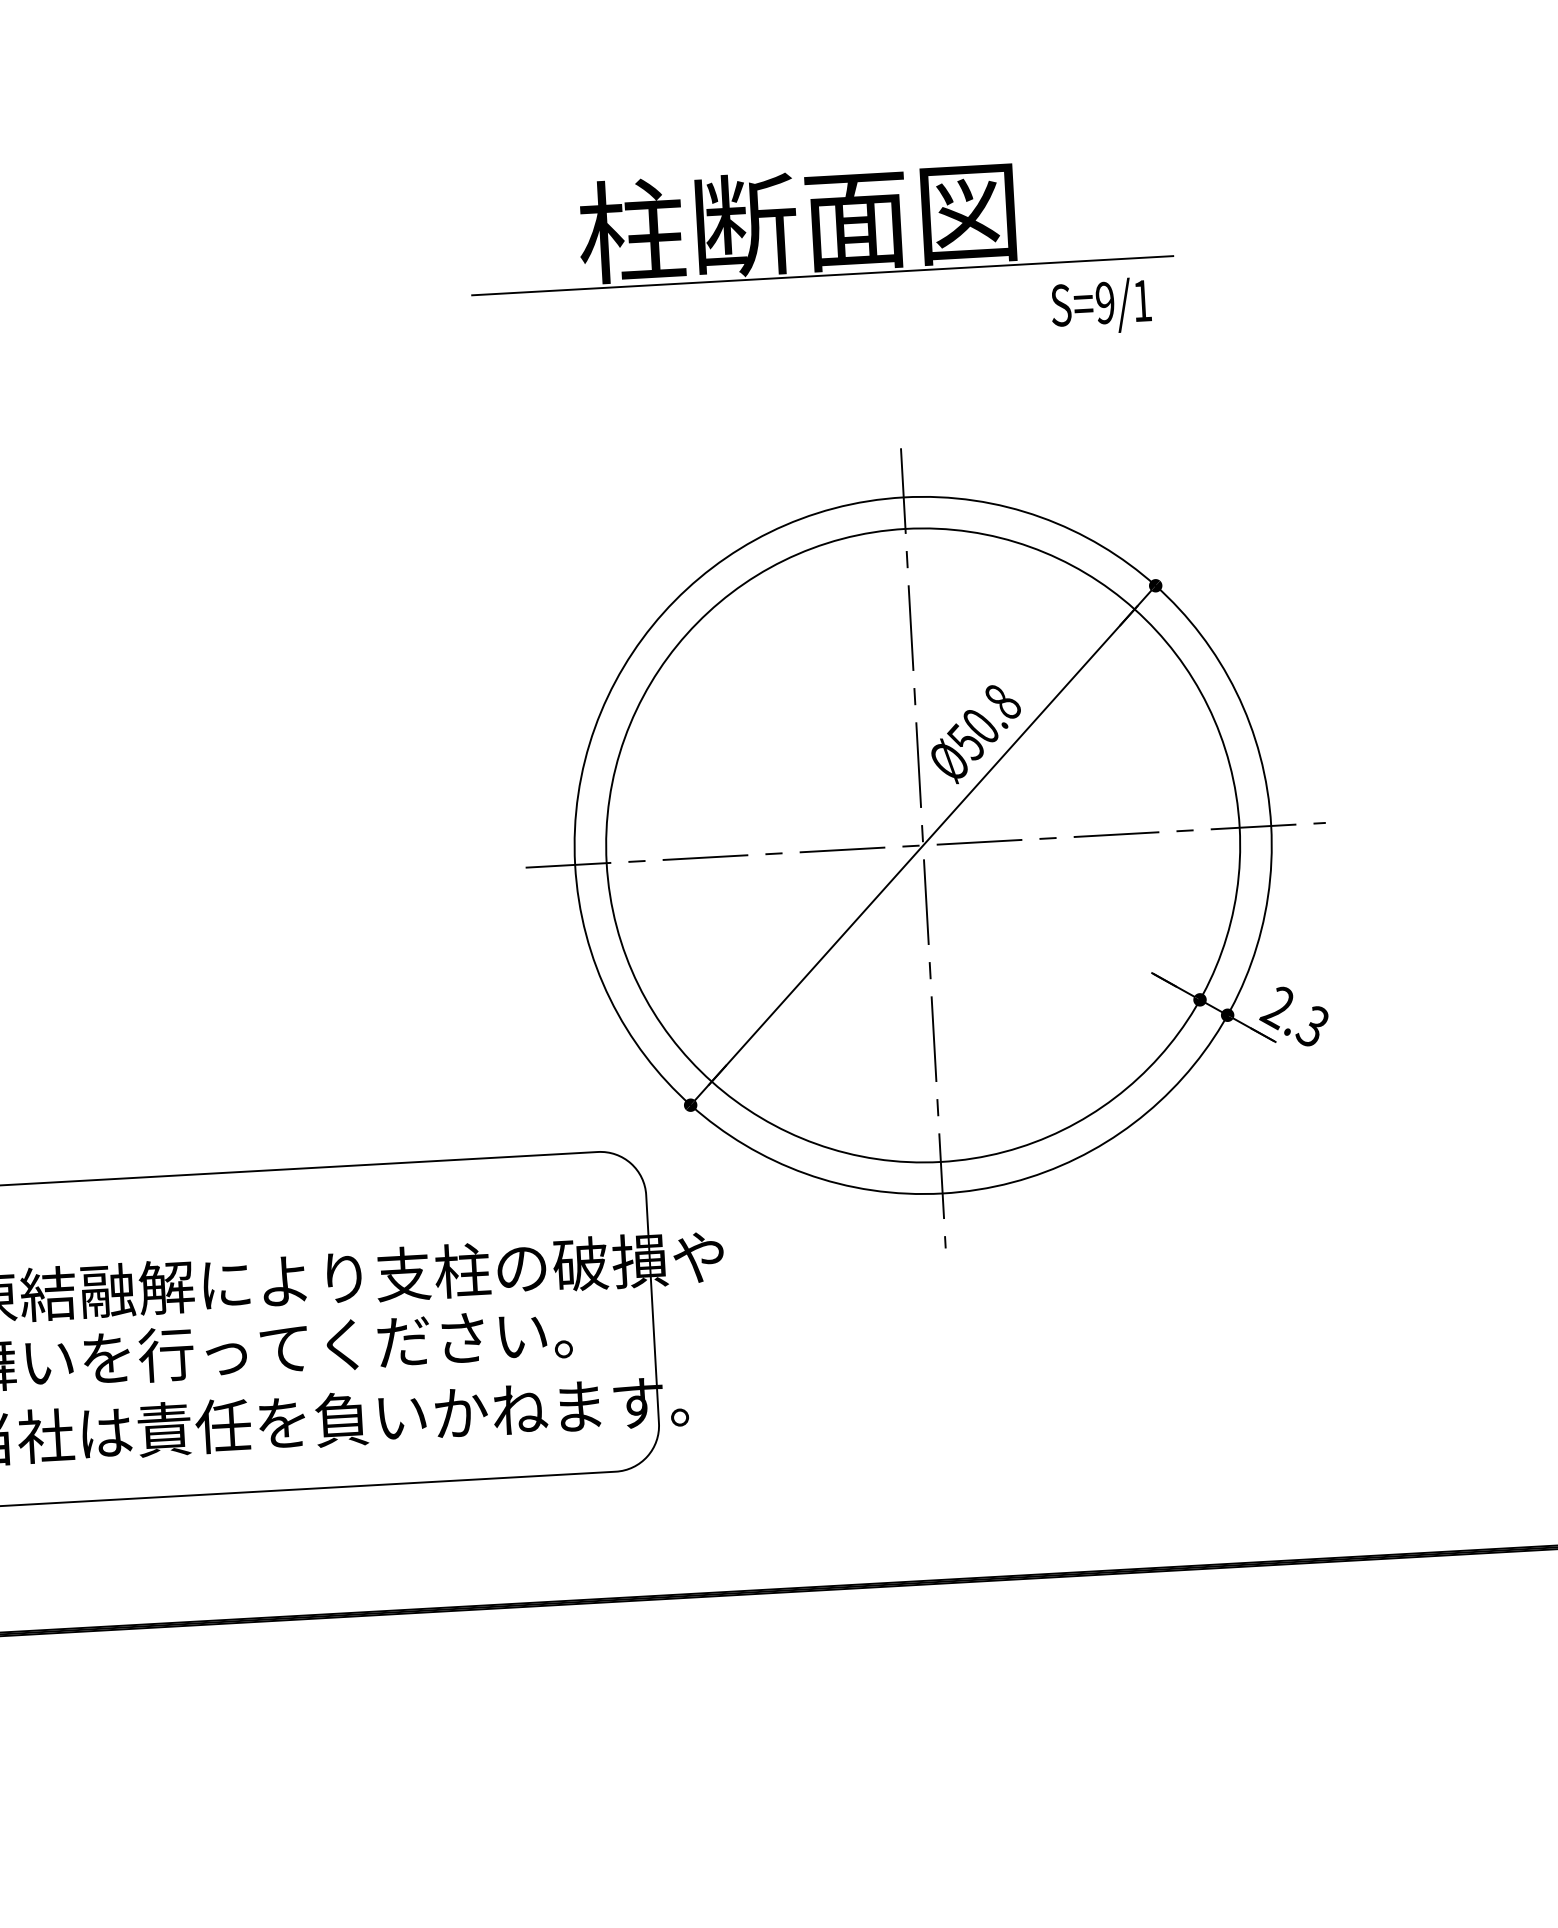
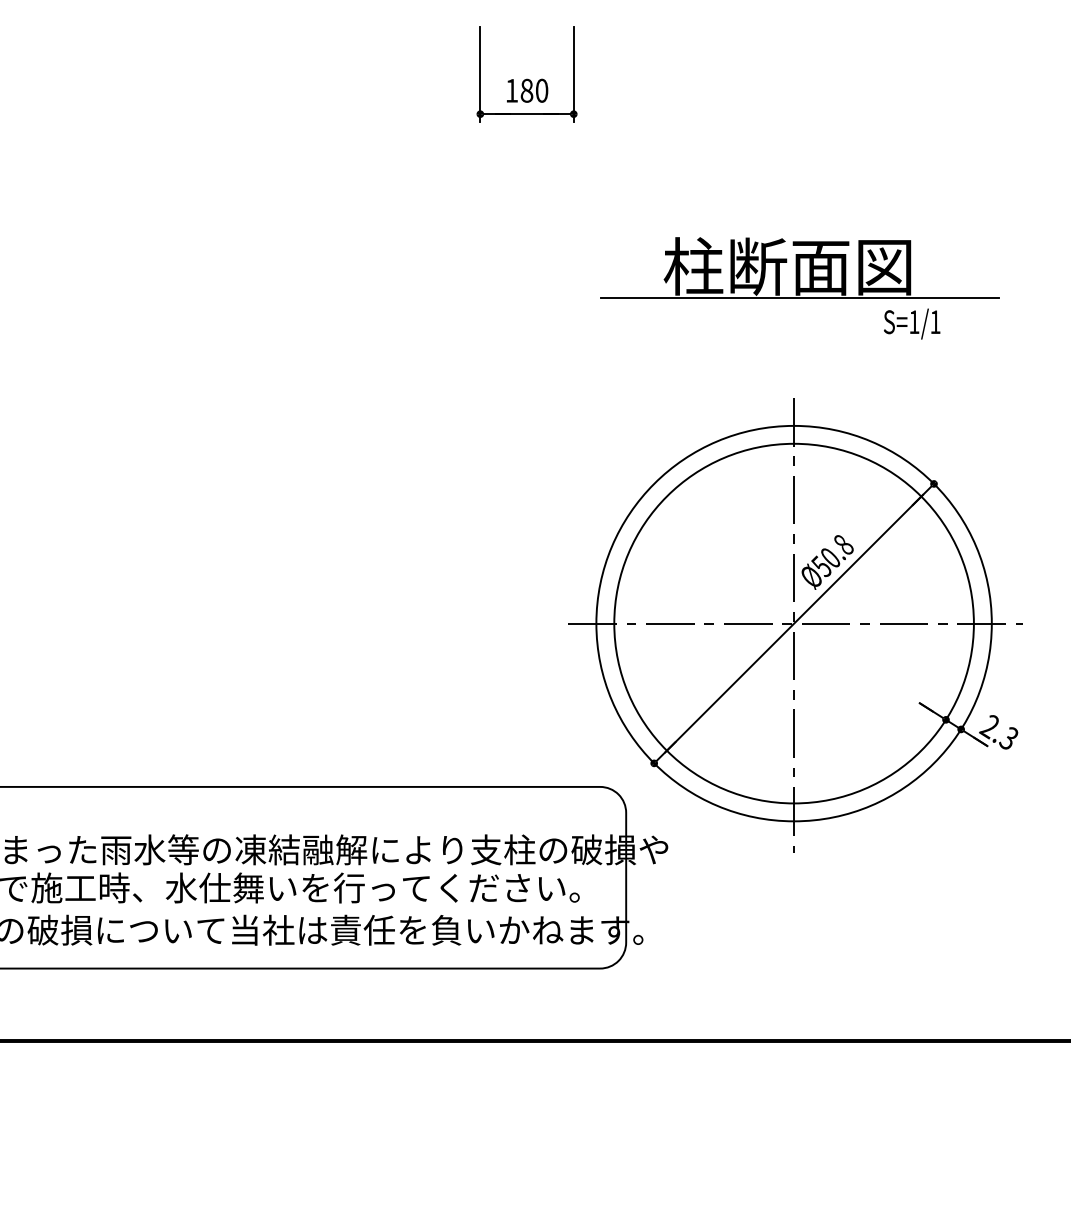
part: (818, 222) -> (799, 267), moved
text: (1105, 303) -> (914, 322), S=9/1 -> S=1/1

